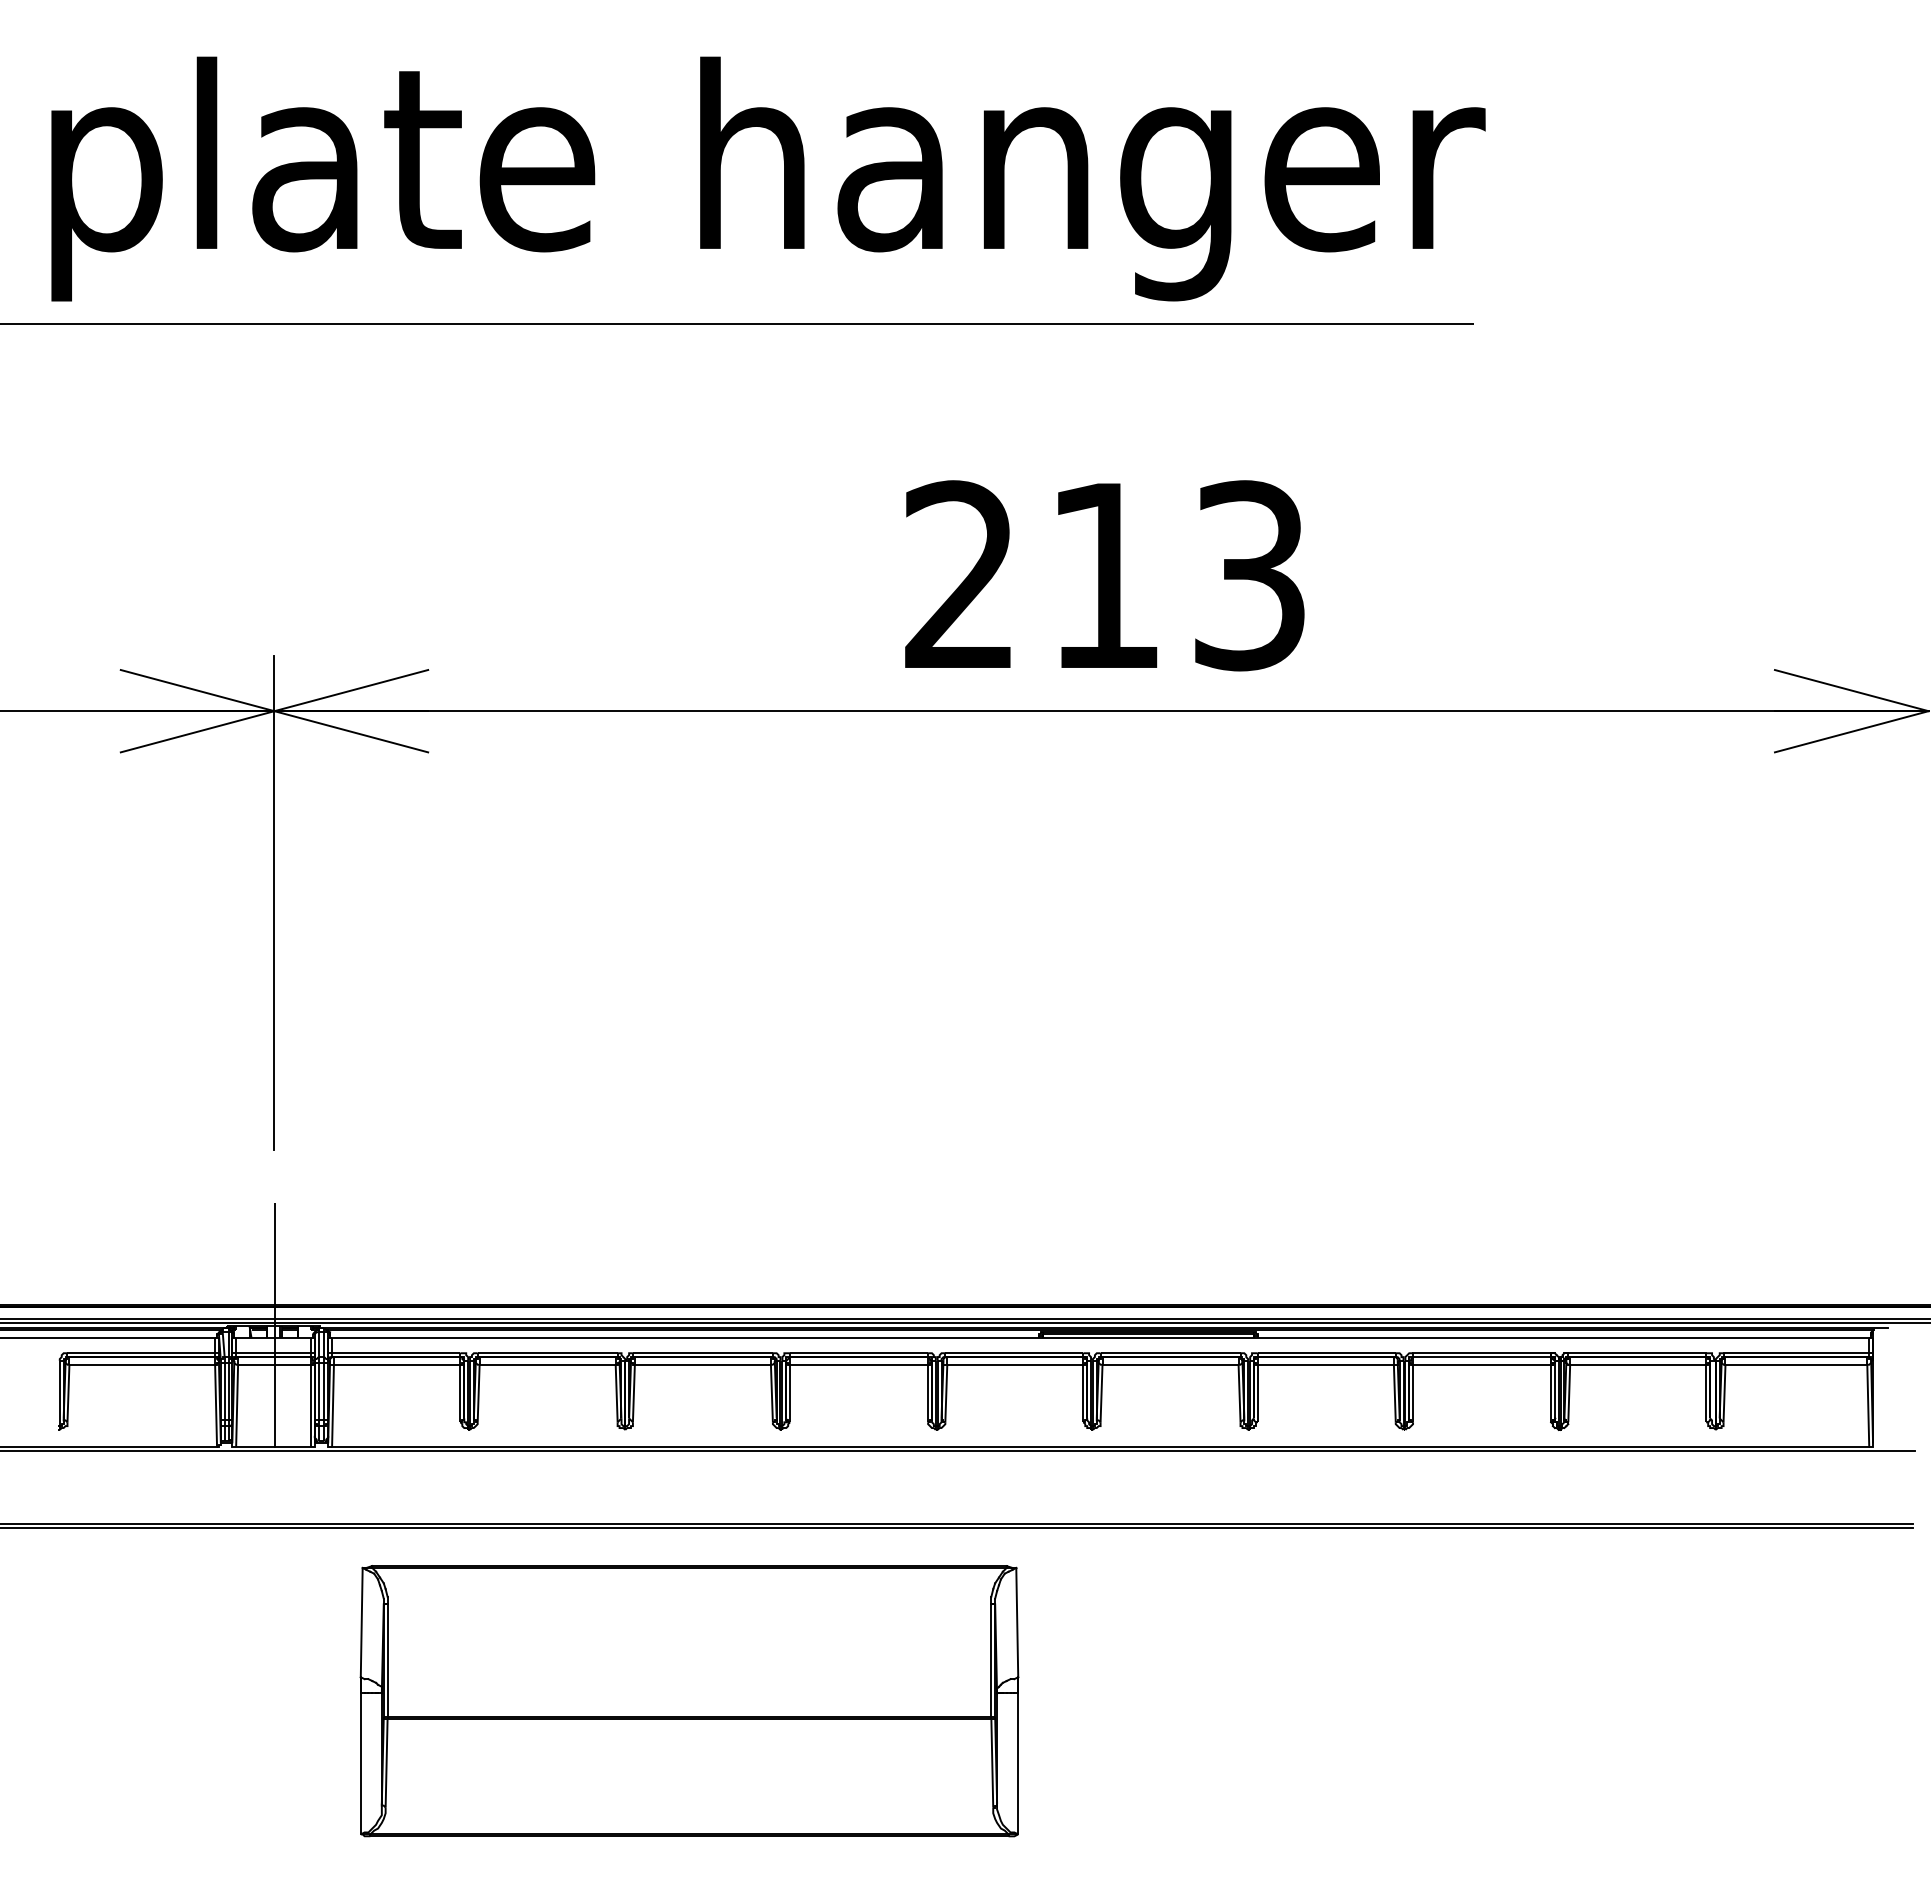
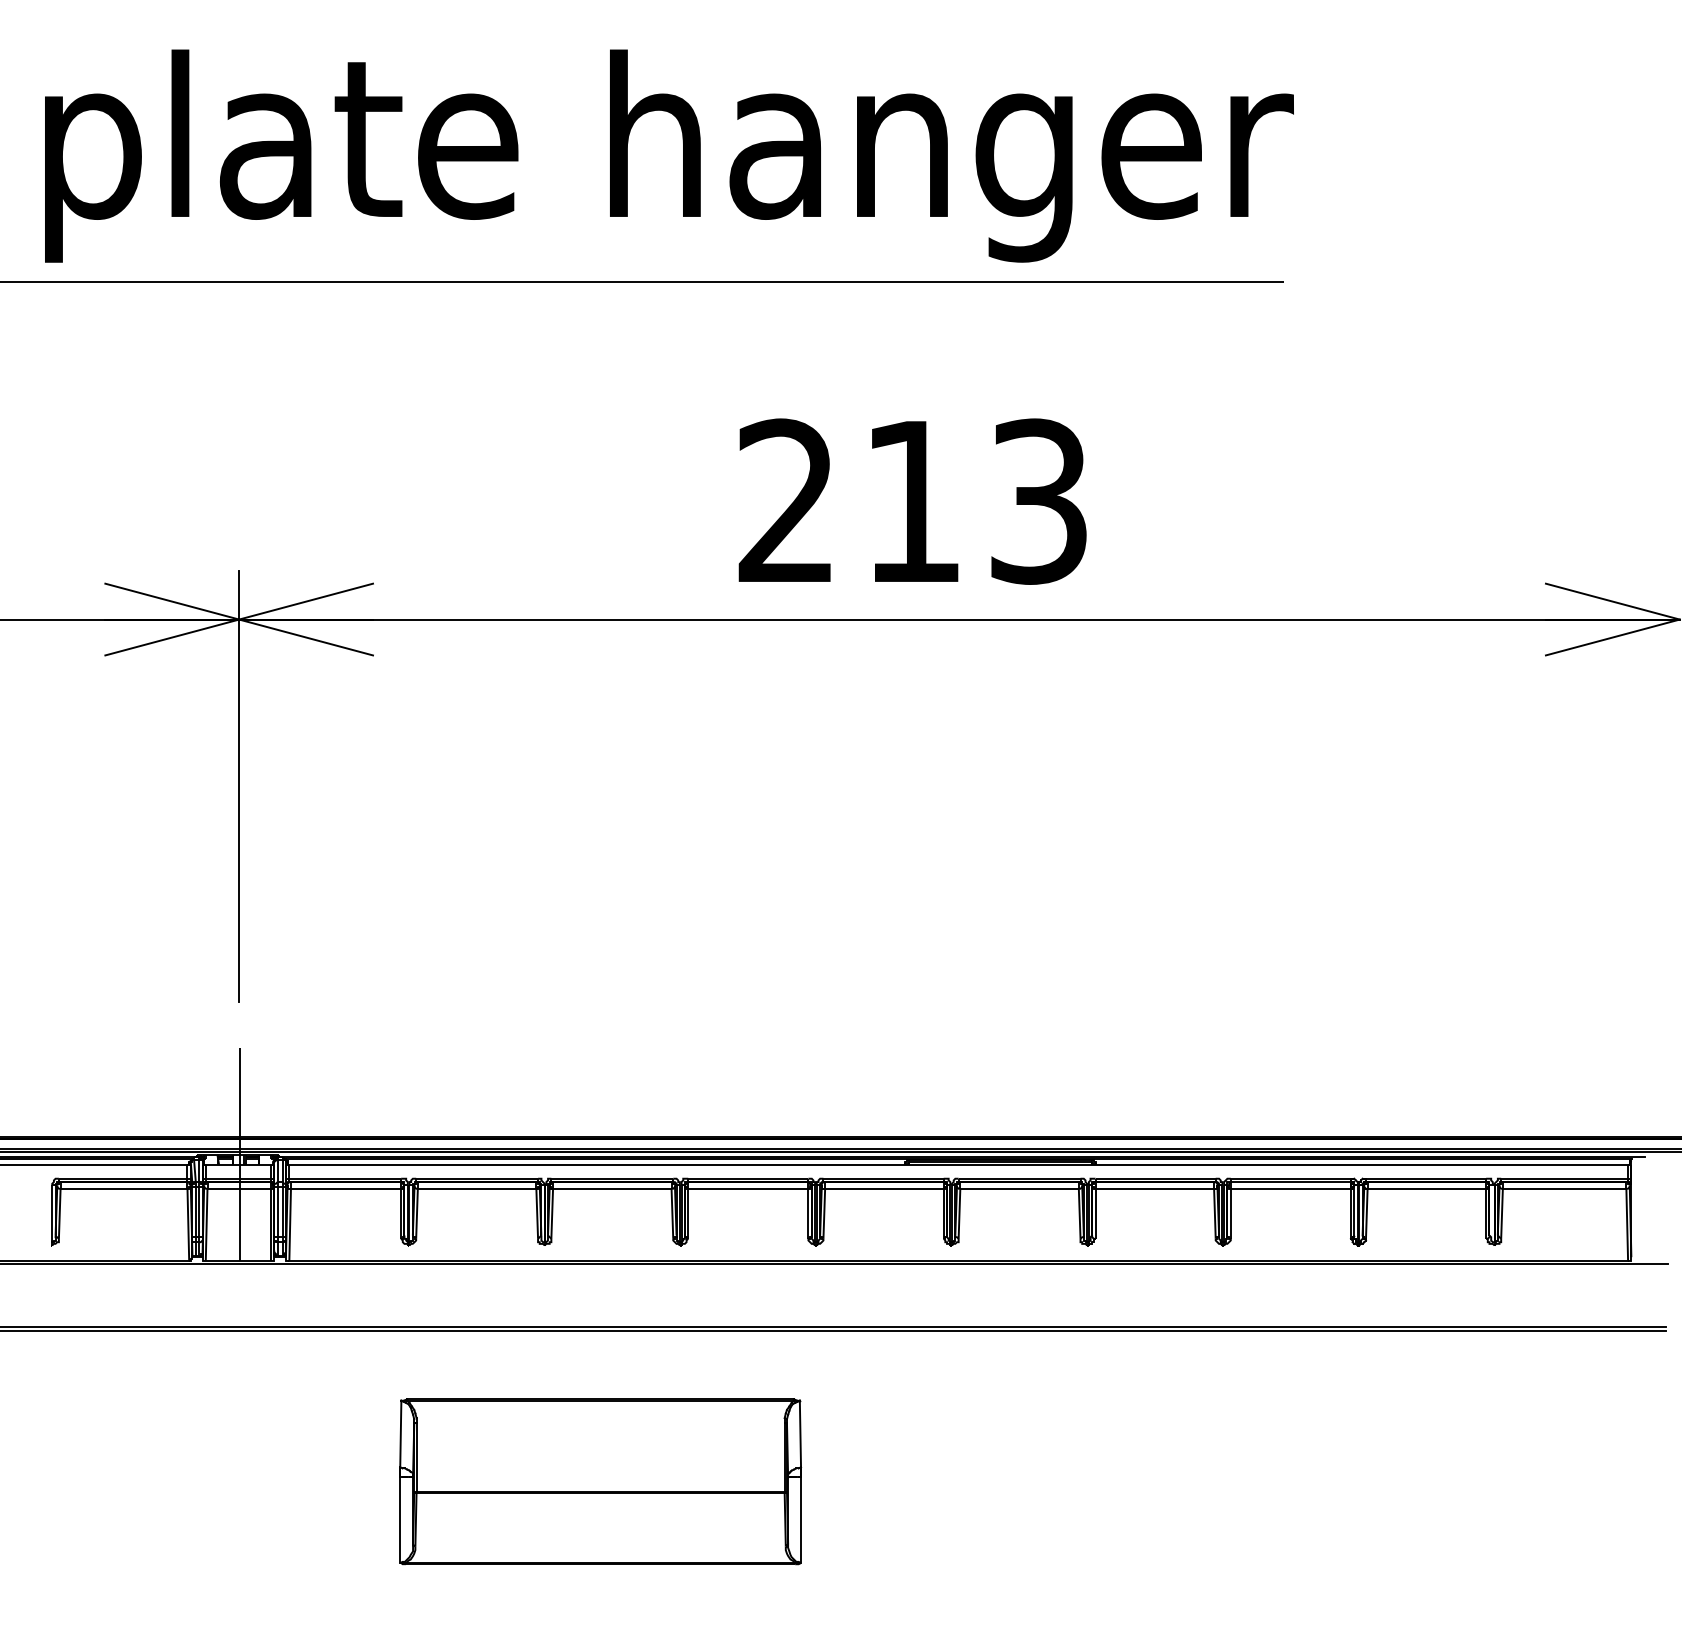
text: (1104, 575) -> (912, 501), moved
part: (689, 1701) -> (600, 1482), size x0.7

